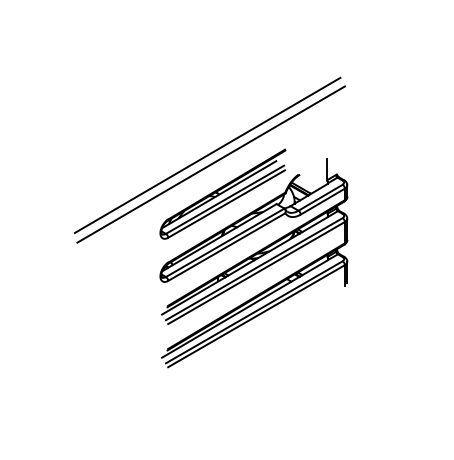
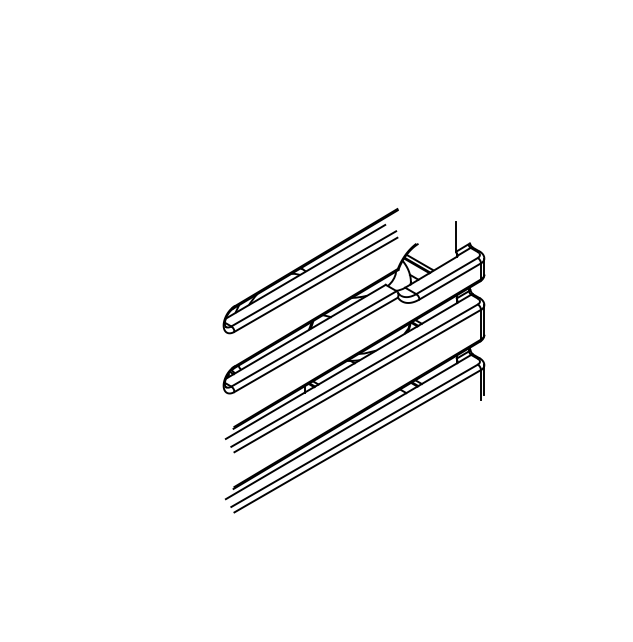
line: (207, 154) -> (289, 215), removed
line: (210, 164) -> (293, 229), removed

